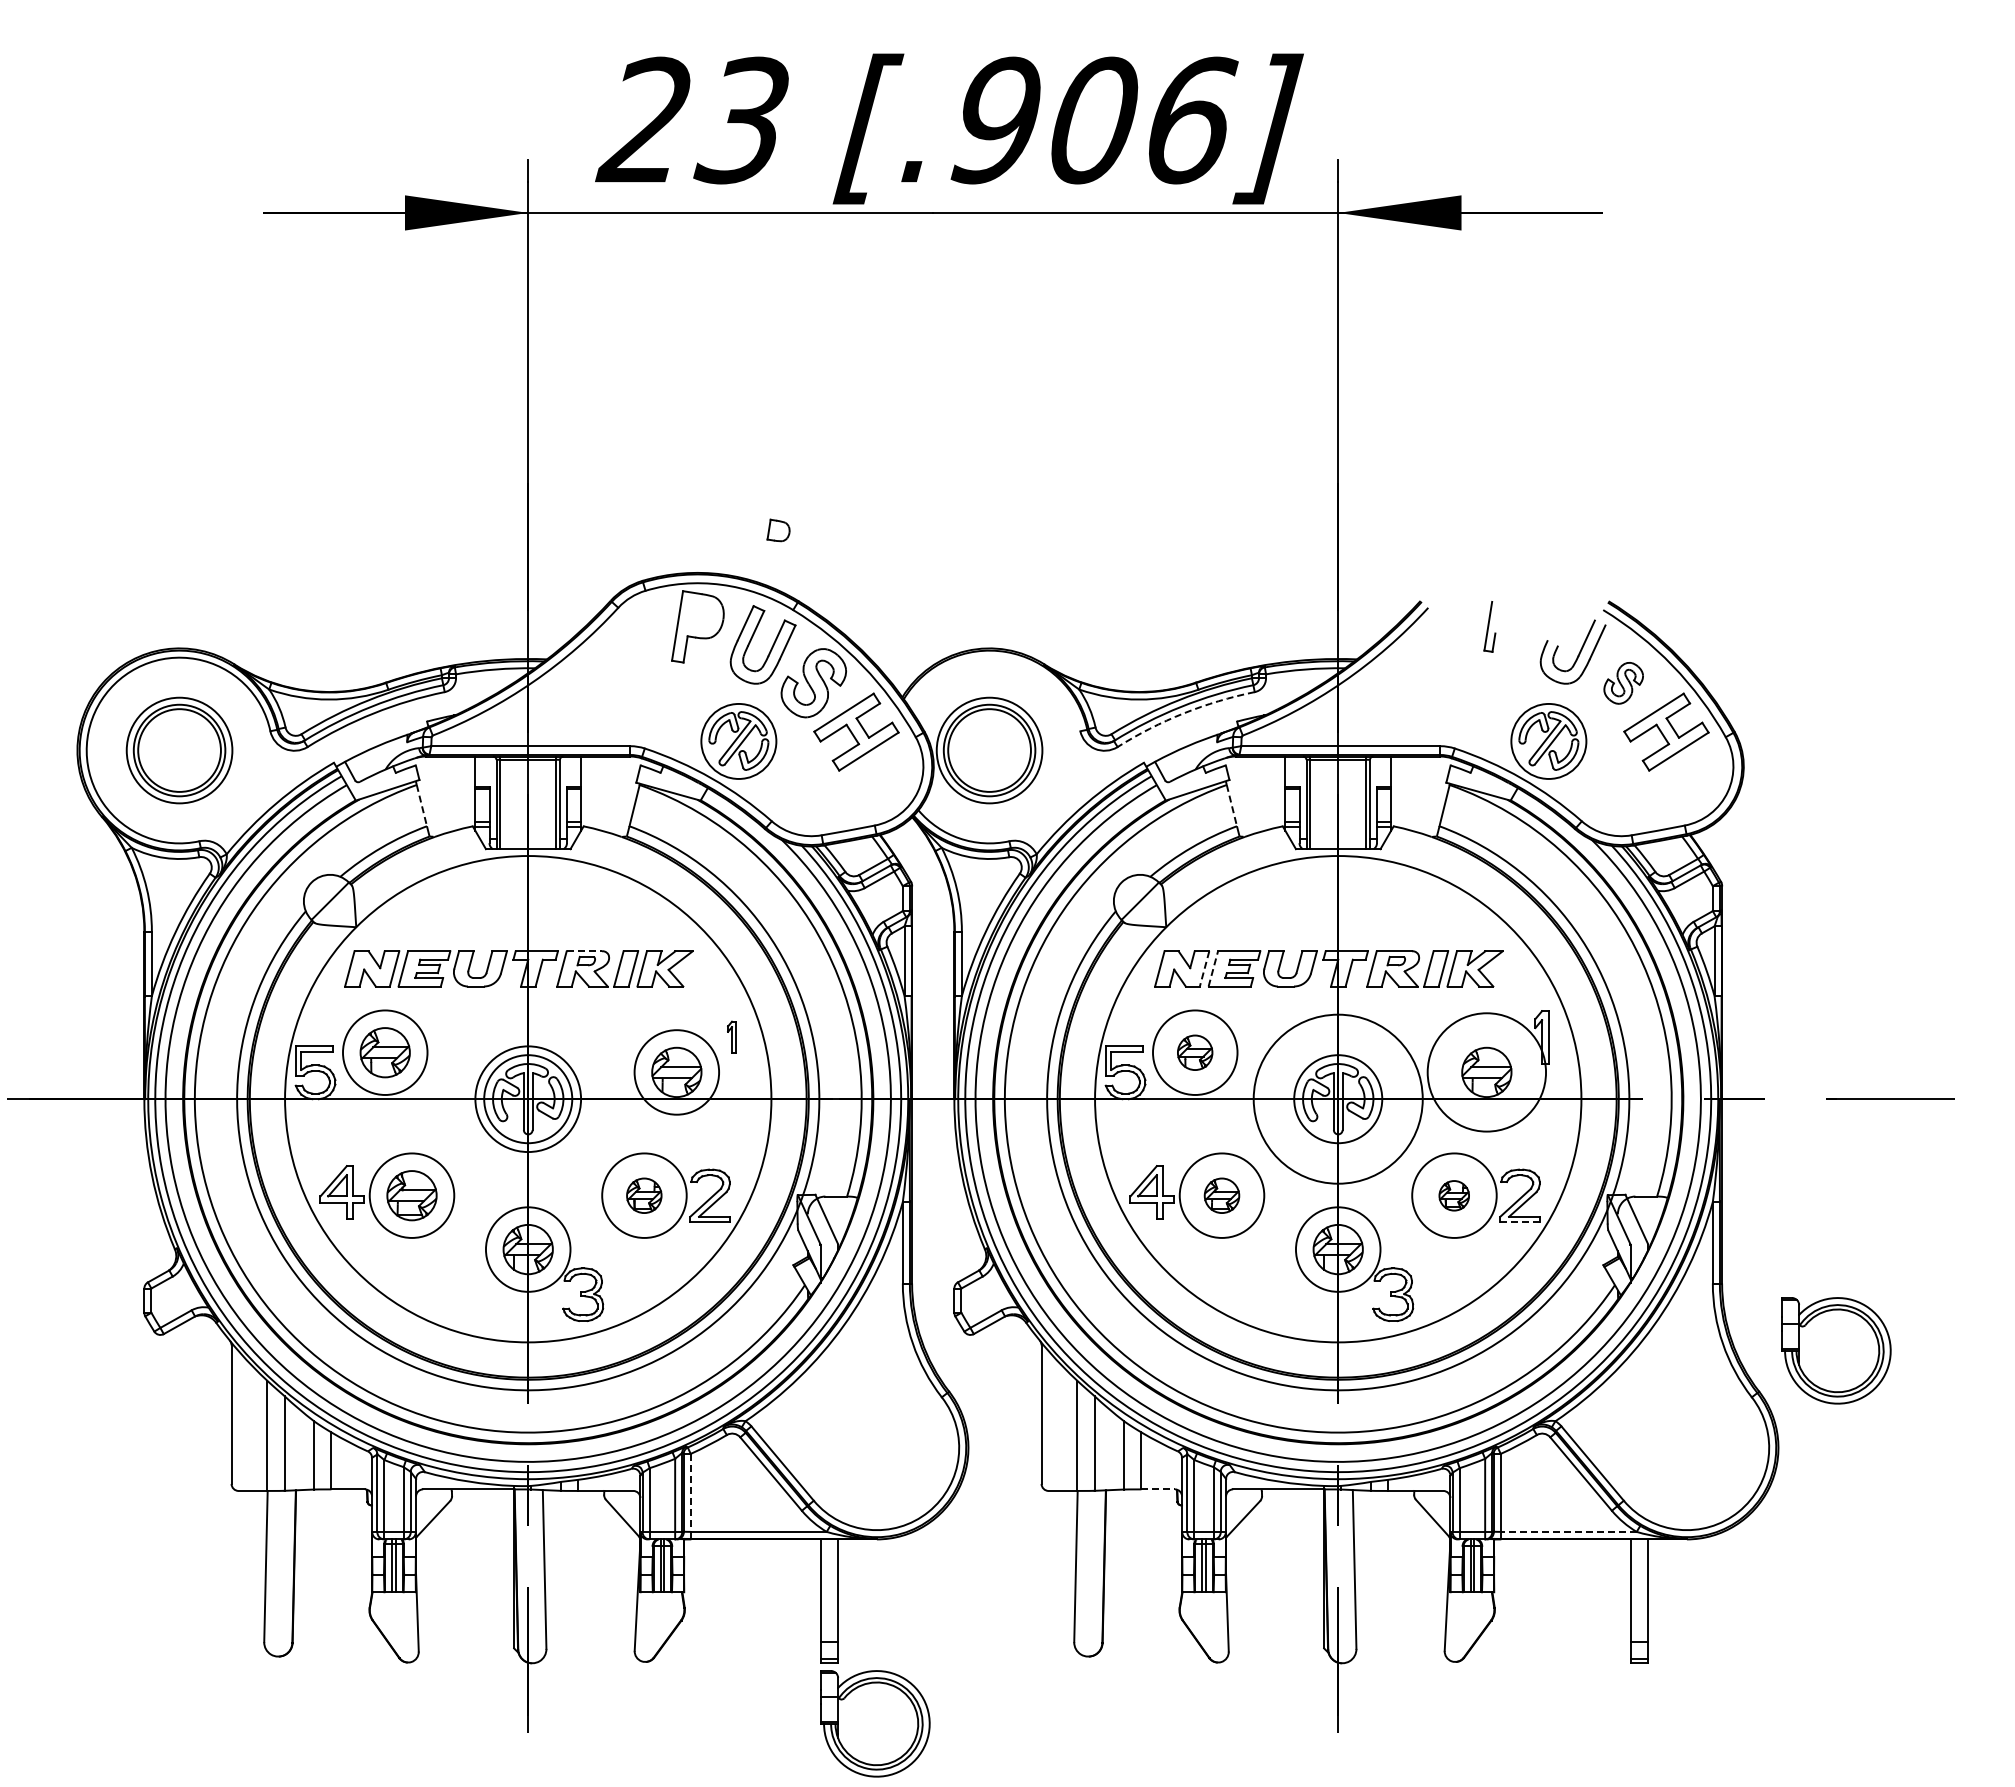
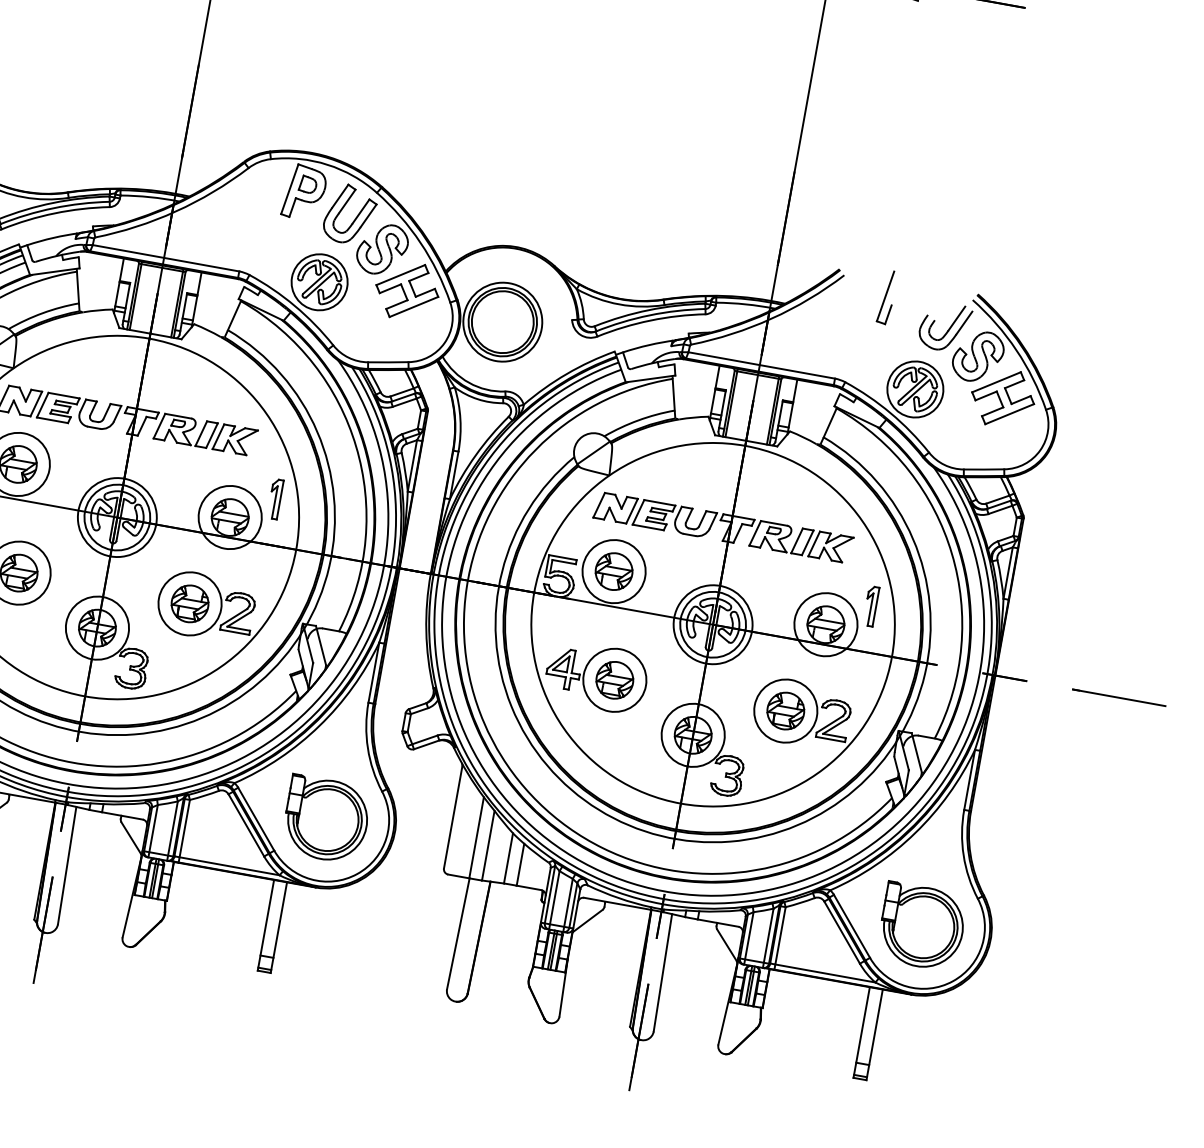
part: (778, 530) -> (308, 184), moved
part: (1489, 626) -> (886, 297), size x1.43
part: (1623, 683) -> (977, 356), size x1.67
arc: (1183, 713) -> (650, 320), dashed -> solid
line: (422, 806) -> (78, 288), dashed -> solid
line: (1232, 806) -> (674, 395), dashed -> solid
line: (584, 951) -> (178, 416), dashed -> solid
line: (1213, 968) -> (638, 512), dashed -> solid
line: (1204, 969) -> (631, 511), dashed -> solid
part: (731, 1037) -> (275, 499), size x1.67
part: (1194, 1052) -> (613, 571), size x1.43
circle: (1486, 1072) -> (825, 624), size x0.71
circle: (1338, 1099) -> (713, 624), size x0.62
part: (643, 1195) -> (189, 603), size x1.43
part: (1221, 1195) -> (614, 680), size x1.43
part: (1453, 1195) -> (785, 710), size x1.67
line: (1520, 1222) -> (830, 739), dashed -> solid
part: (1836, 1350) -> (922, 926), moved
line: (1158, 1489) -> (529, 888), dashed -> solid
line: (690, 1496) -> (184, 831), dashed -> solid
line: (1568, 1531) -> (825, 973), dashed -> solid
part: (875, 1723) -> (326, 819), moved

